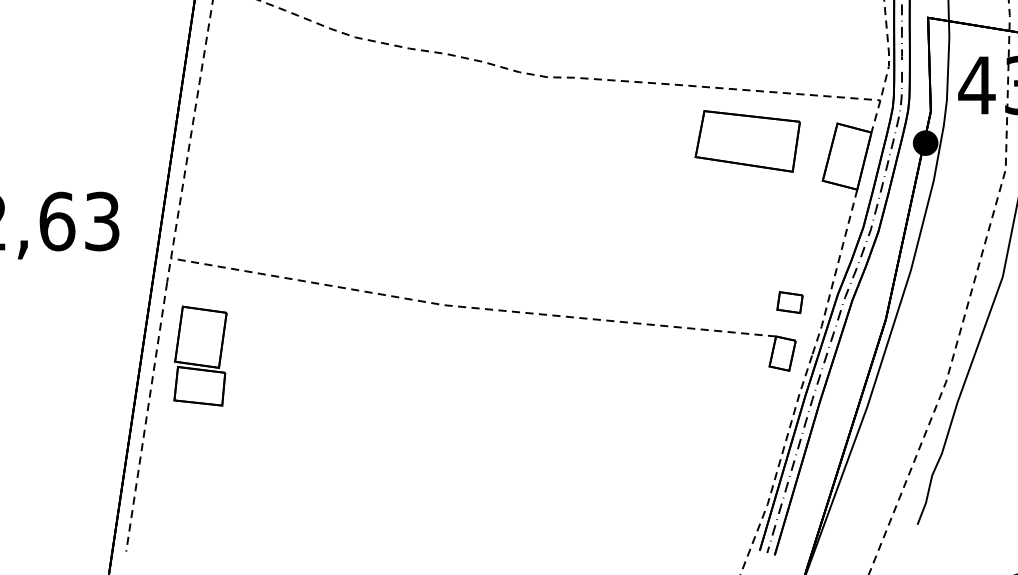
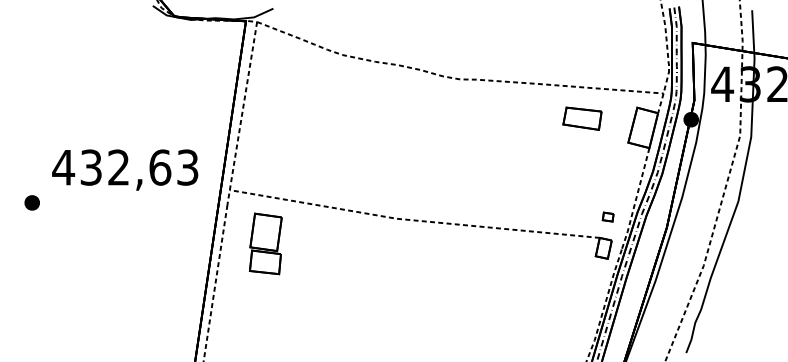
part: (747, 141) -> (582, 118), size x0.6
part: (788, 301) -> (607, 216), size x0.7
part: (199, 355) -> (265, 243), moved

